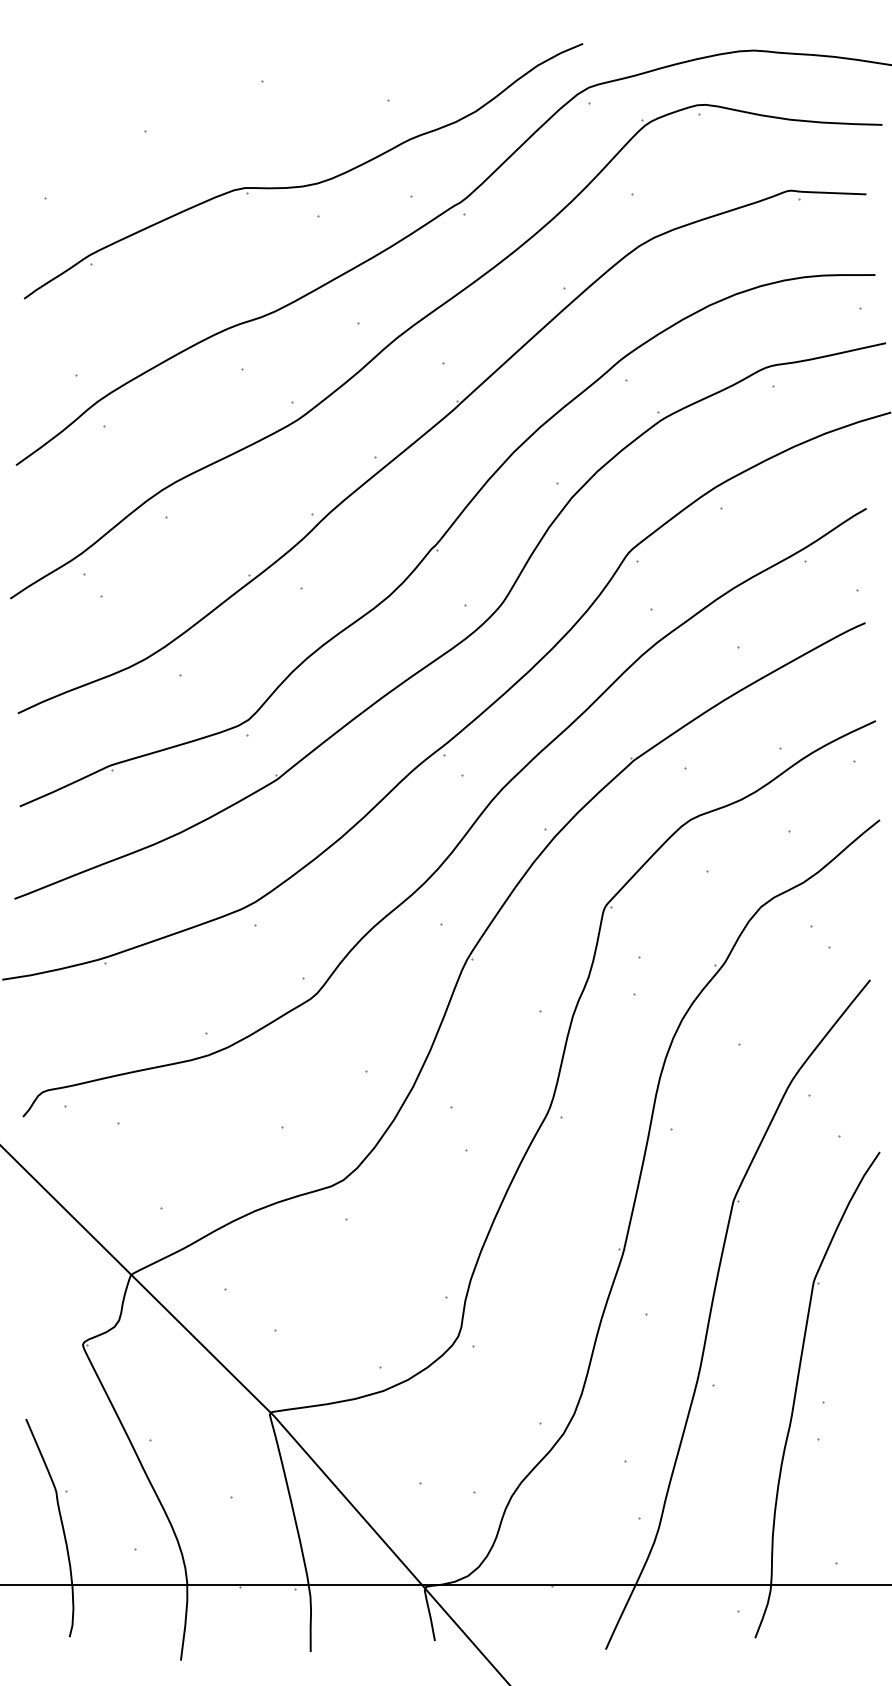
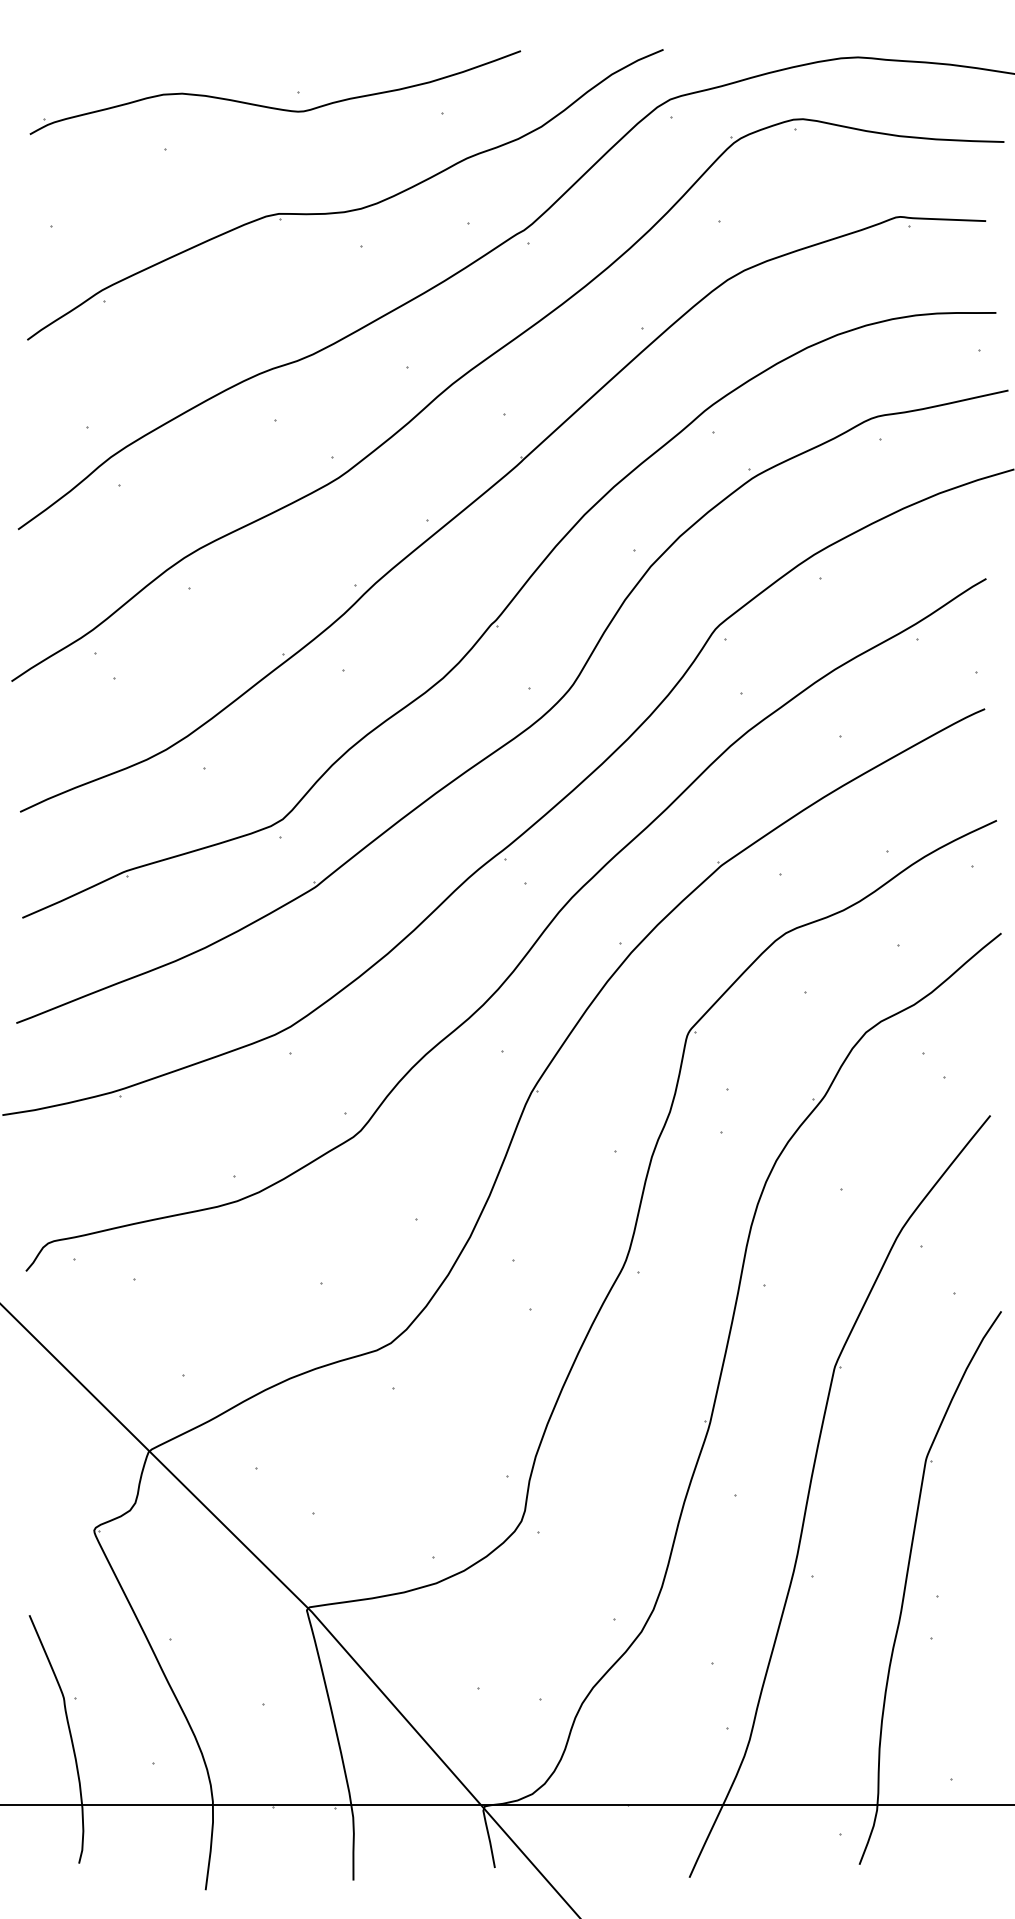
part: (237, 93) -> (270, 106), added

